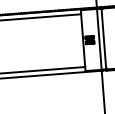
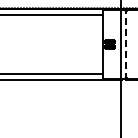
line: (103, 39) -> (125, 44), solid -> dashed

